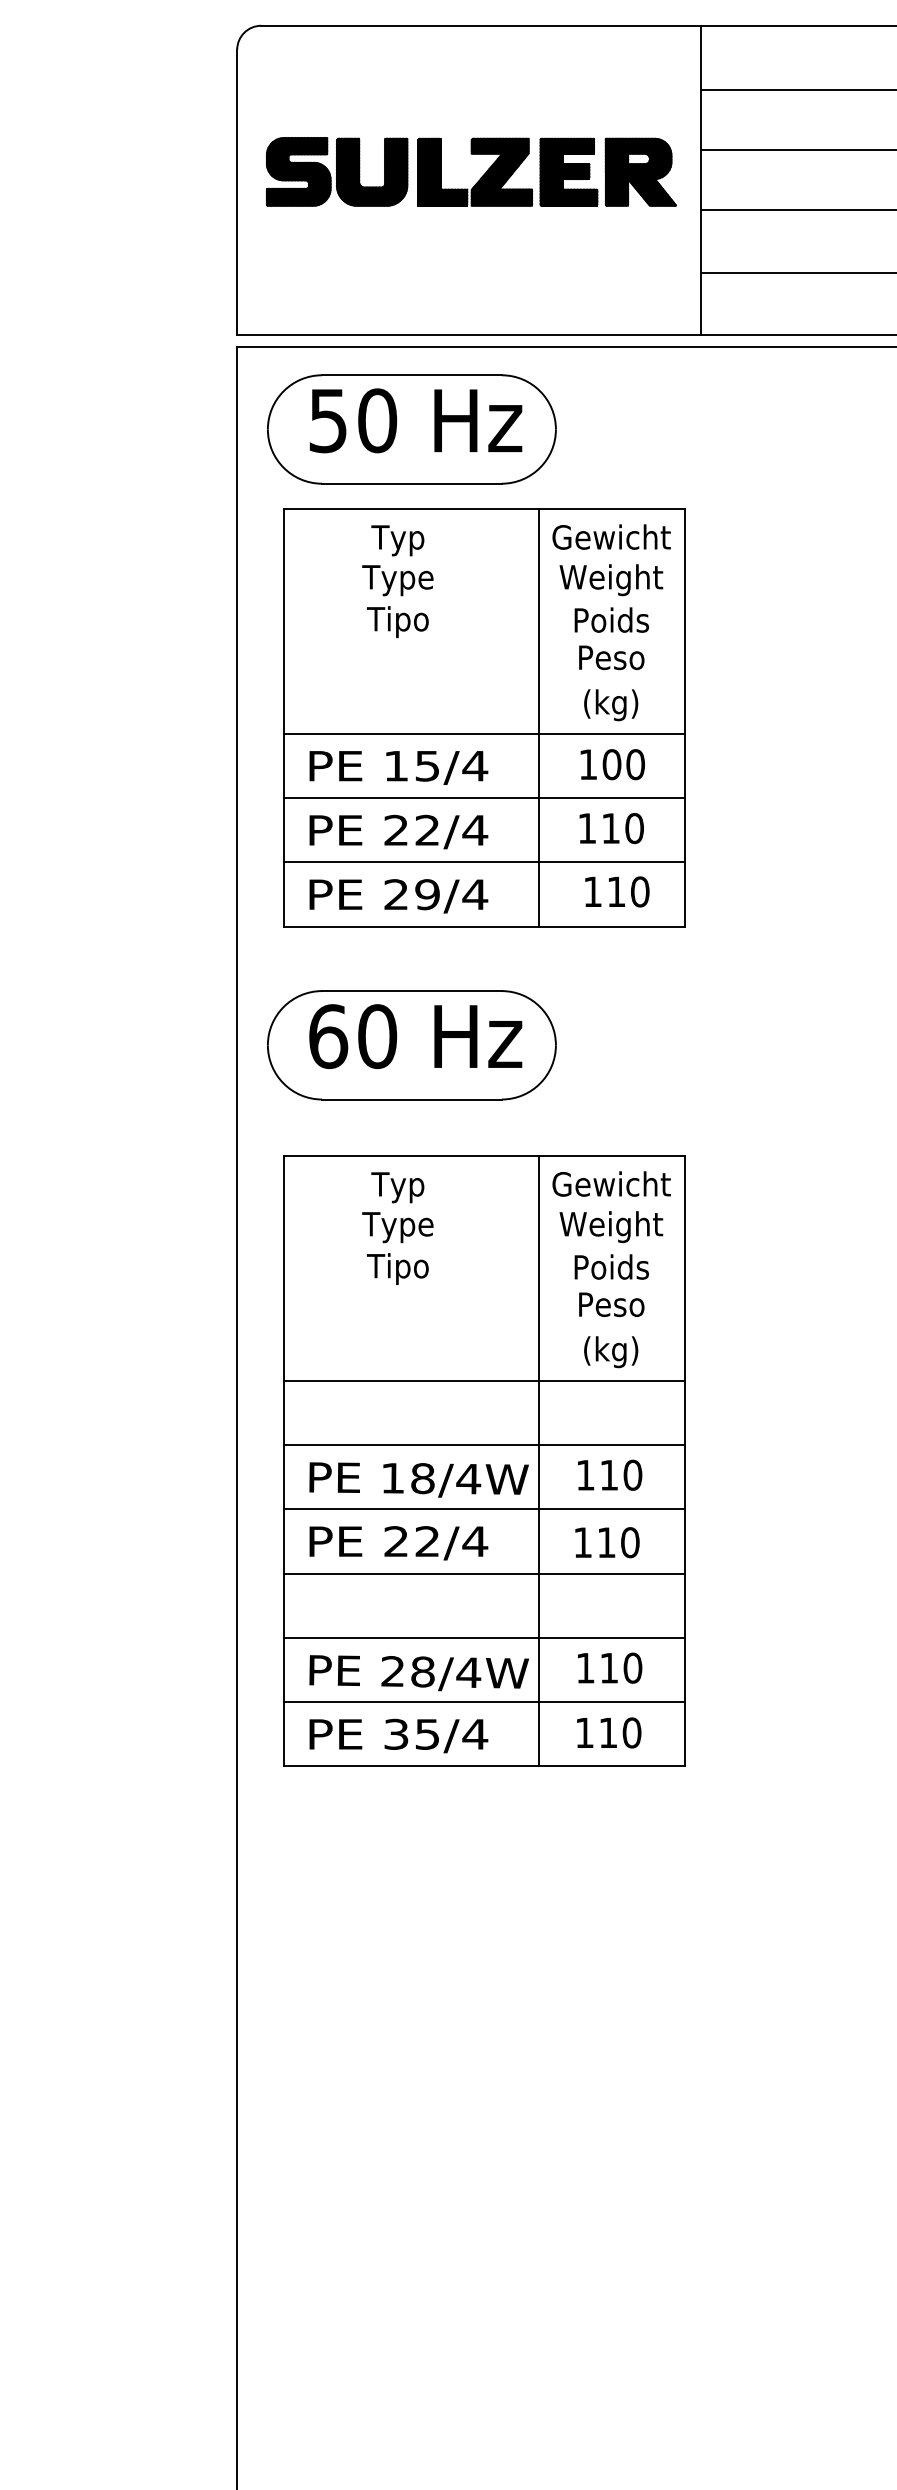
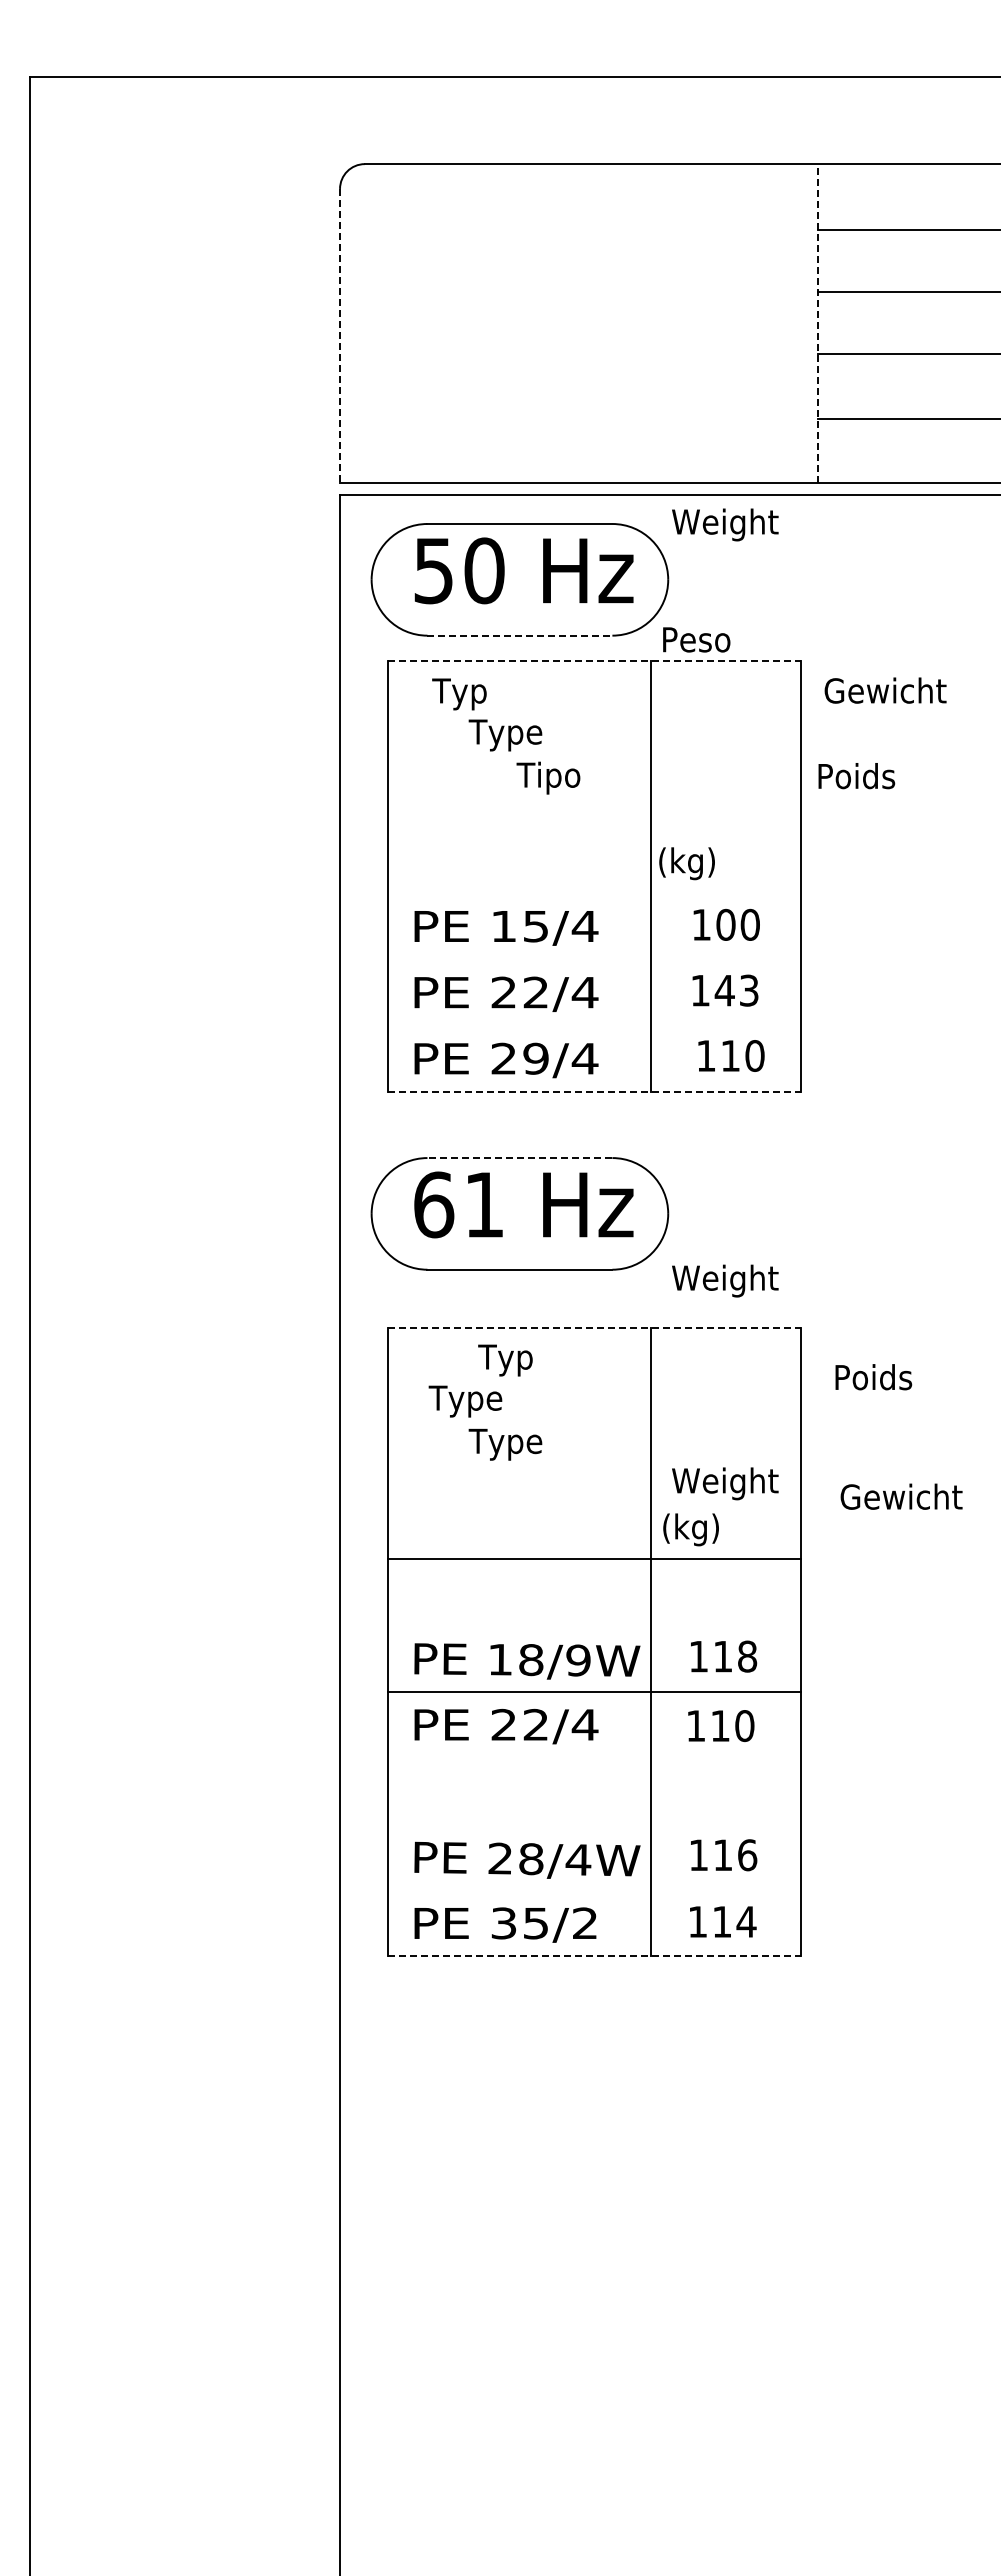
part: (480, 177) -> (590, 320), removed
line: (700, 179) -> (817, 322), solid -> dashed
line: (237, 192) -> (340, 335), solid -> dashed
line: (412, 483) -> (520, 635), solid -> dashed
line: (484, 508) -> (594, 661), solid -> dashed
text: (611, 536) -> (885, 690), moved
text: (397, 540) -> (459, 694), moved
text: (611, 579) -> (725, 524), moved
text: (611, 620) -> (856, 776), moved
text: (397, 621) -> (548, 777), moved
text: (611, 657) -> (696, 639), moved
text: (610, 705) -> (686, 863), moved
line: (483, 734) -> (593, 893), removed
line: (483, 798) -> (593, 959), removed
text: (622, 828) -> (736, 990), 110 -> 143
line: (483, 862) -> (593, 1025), removed
line: (484, 926) -> (594, 1091), solid -> dashed
line: (411, 991) -> (519, 1158), solid -> dashed
text: (377, 1036) -> (484, 1204), 60 -> 61
line: (484, 1155) -> (594, 1327), solid -> dashed
text: (611, 1183) -> (901, 1496), moved
text: (611, 1226) -> (725, 1280), moved
text: (397, 1227) -> (465, 1401), moved
text: (611, 1267) -> (873, 1377), moved
text: (397, 1268) -> (505, 1443), Tipo -> Type
text: (611, 1307) -> (725, 1483), Peso -> Weight
text: (610, 1351) -> (690, 1529), moved
line: (483, 1445) -> (593, 1625), removed
text: (632, 1475) -> (747, 1656), 110 -> 118
text: (468, 1479) -> (578, 1660), 18/4W -> 18/9W
line: (483, 1573) -> (593, 1757), removed
line: (483, 1638) -> (593, 1824), removed
text: (632, 1668) -> (747, 1855), 110 -> 116
line: (483, 1702) -> (593, 1890), removed
text: (631, 1732) -> (746, 1921), 110 -> 114
text: (474, 1733) -> (584, 1922), 35/4 -> 35/2
line: (484, 1766) -> (594, 1956), solid -> dashed

